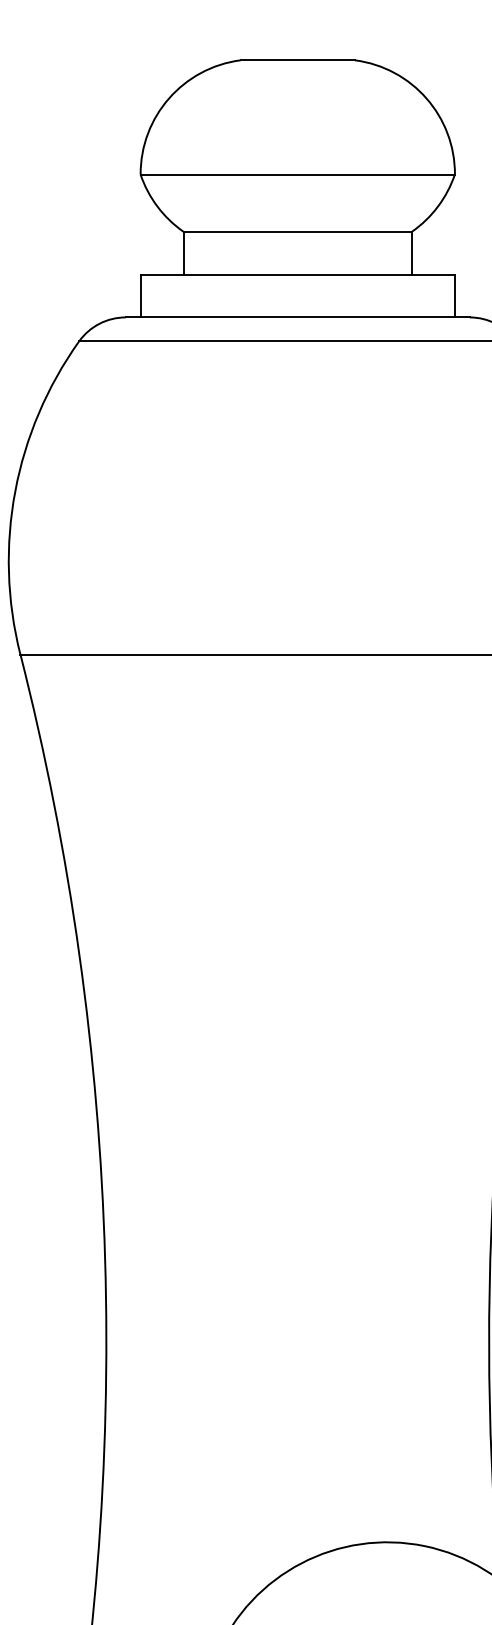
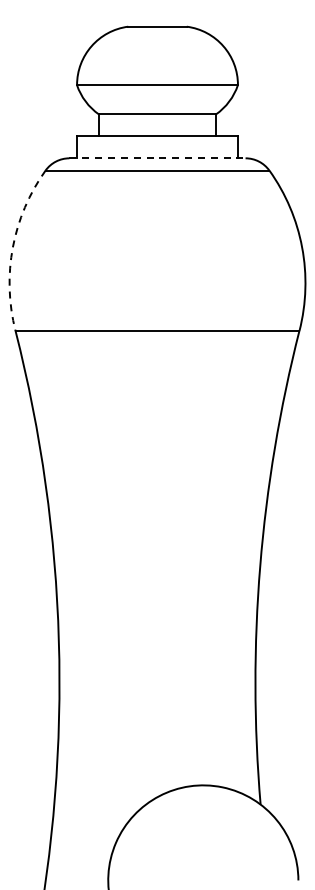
line: (297, 317) -> (157, 158), solid -> dashed
arc: (14, 491) -> (12, 247), solid -> dashed

